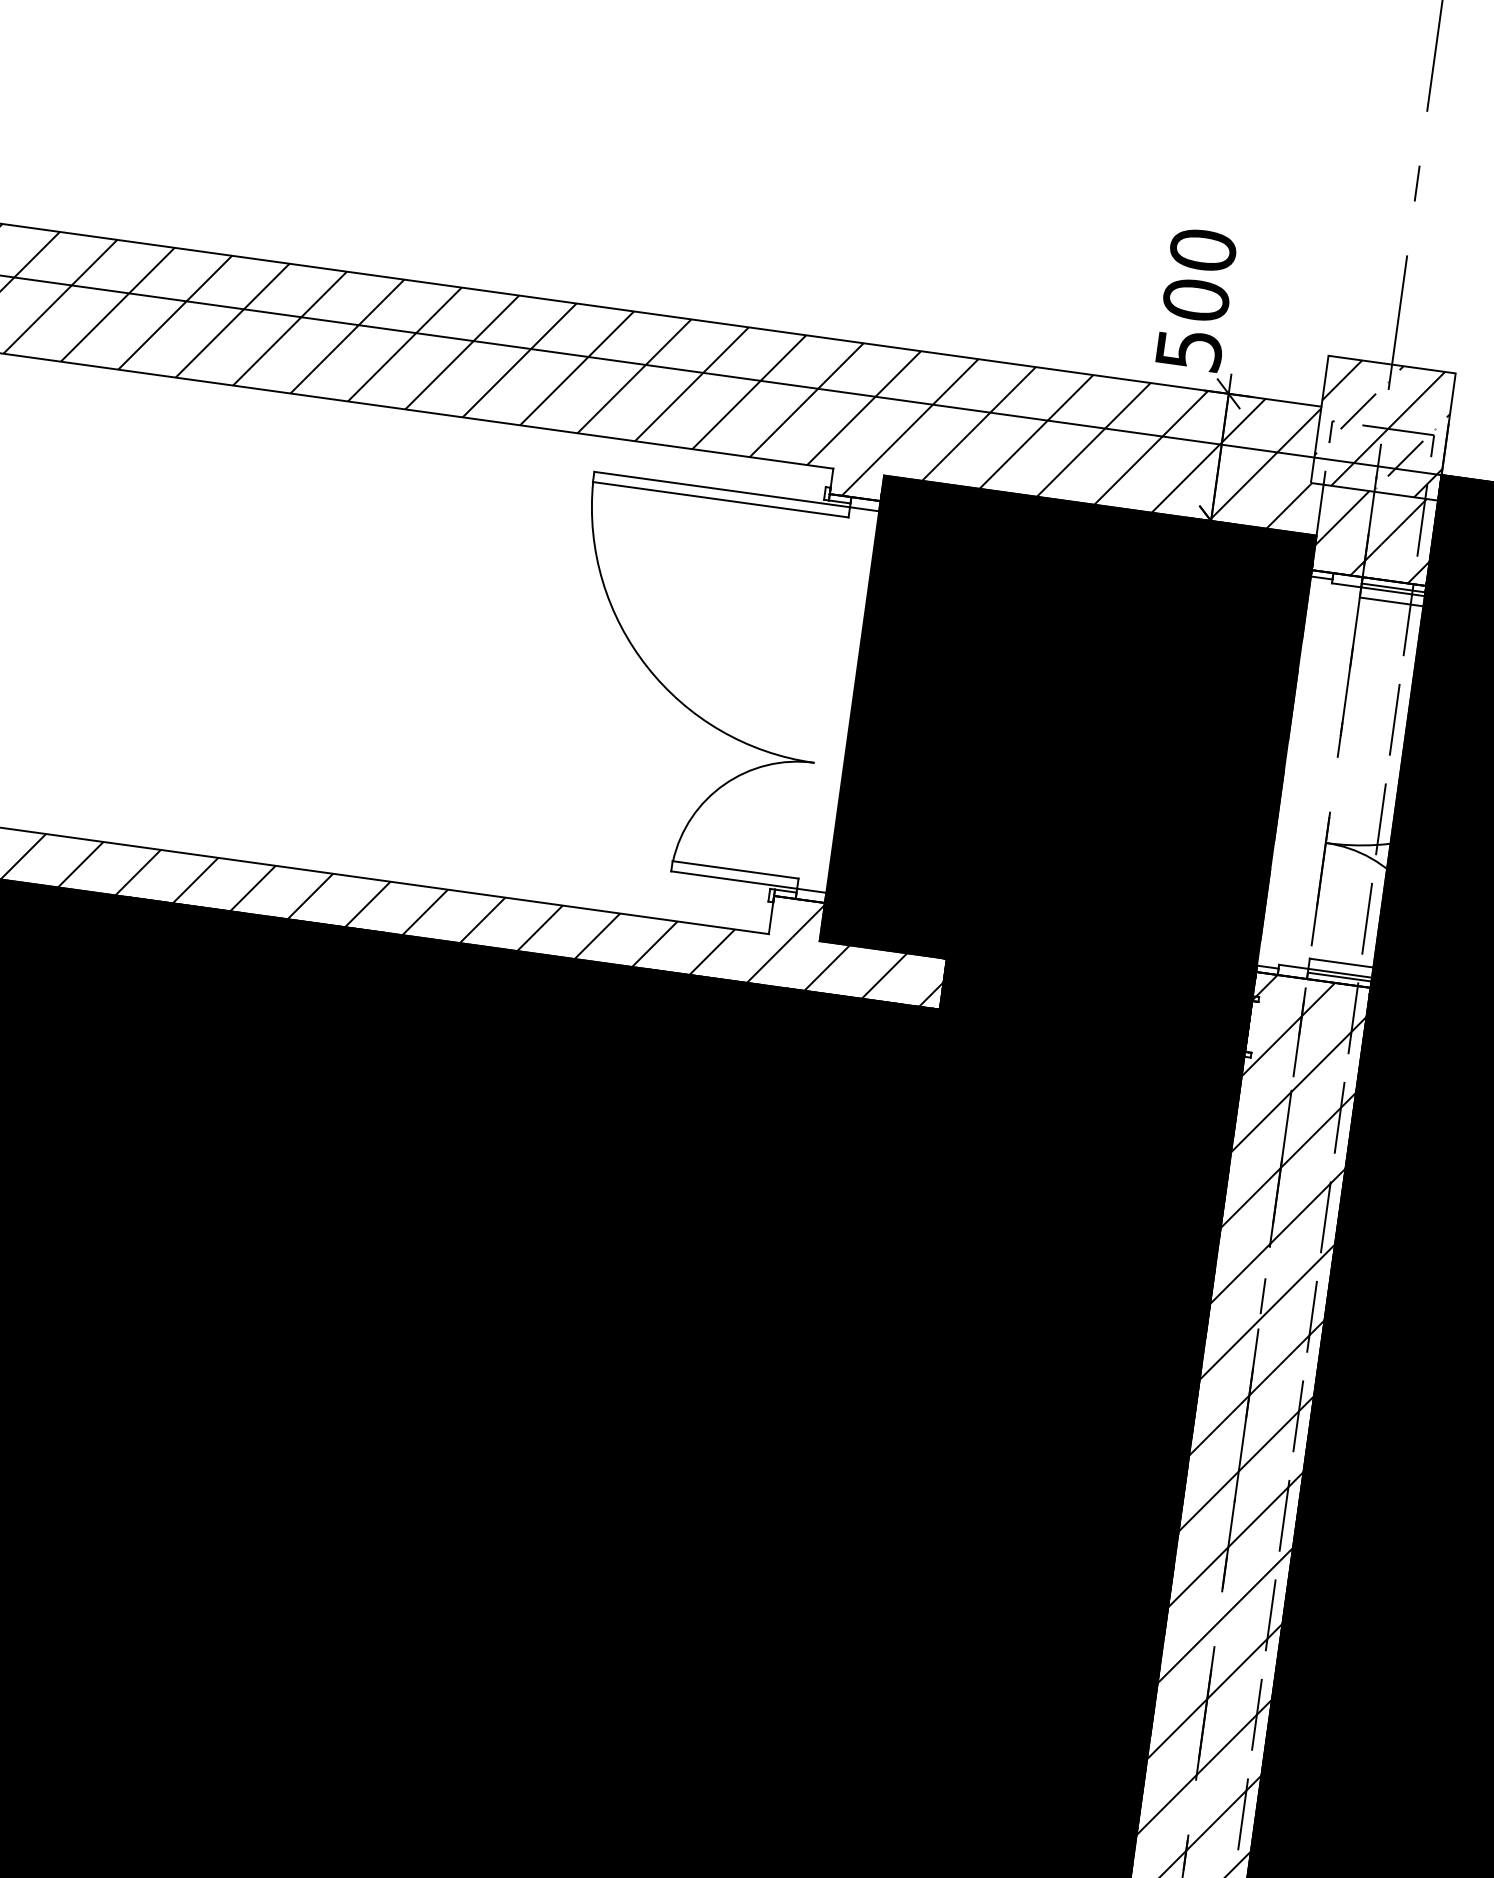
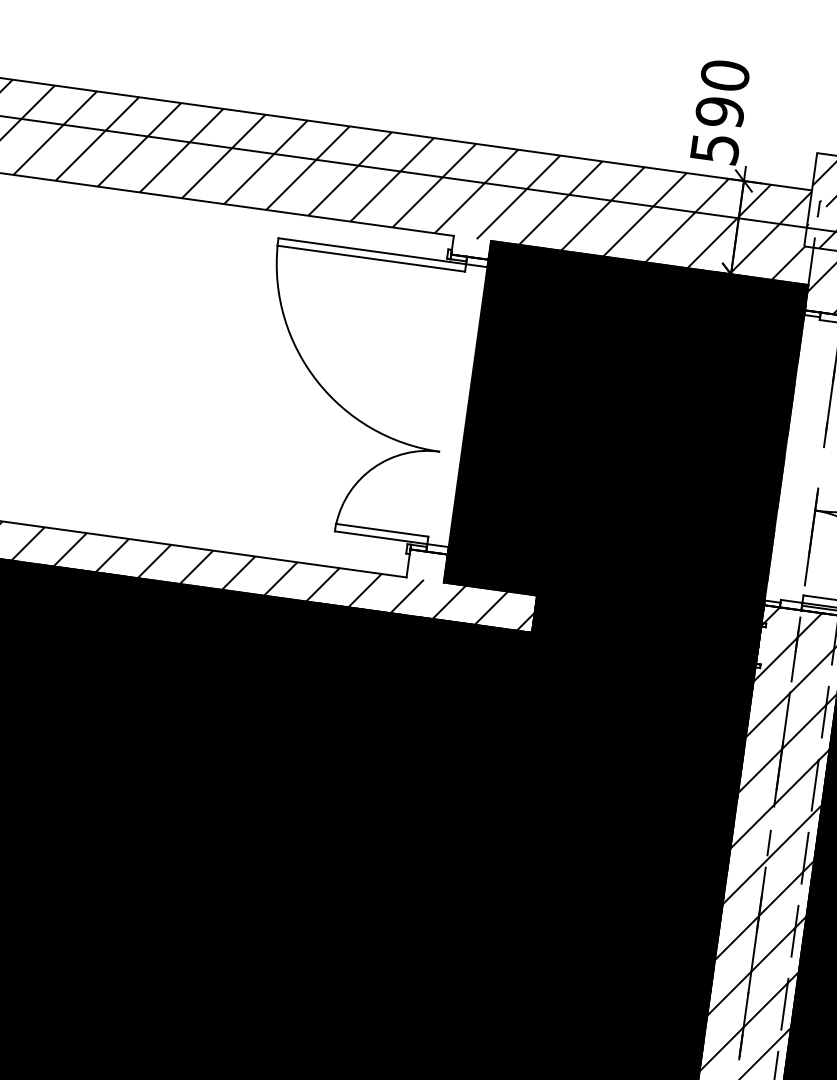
text: (1196, 299) -> (720, 111), 500 -> 590
hatch: (852, 484) -> (467, 247), removed
hatch: (808, 921) -> (435, 568), removed

